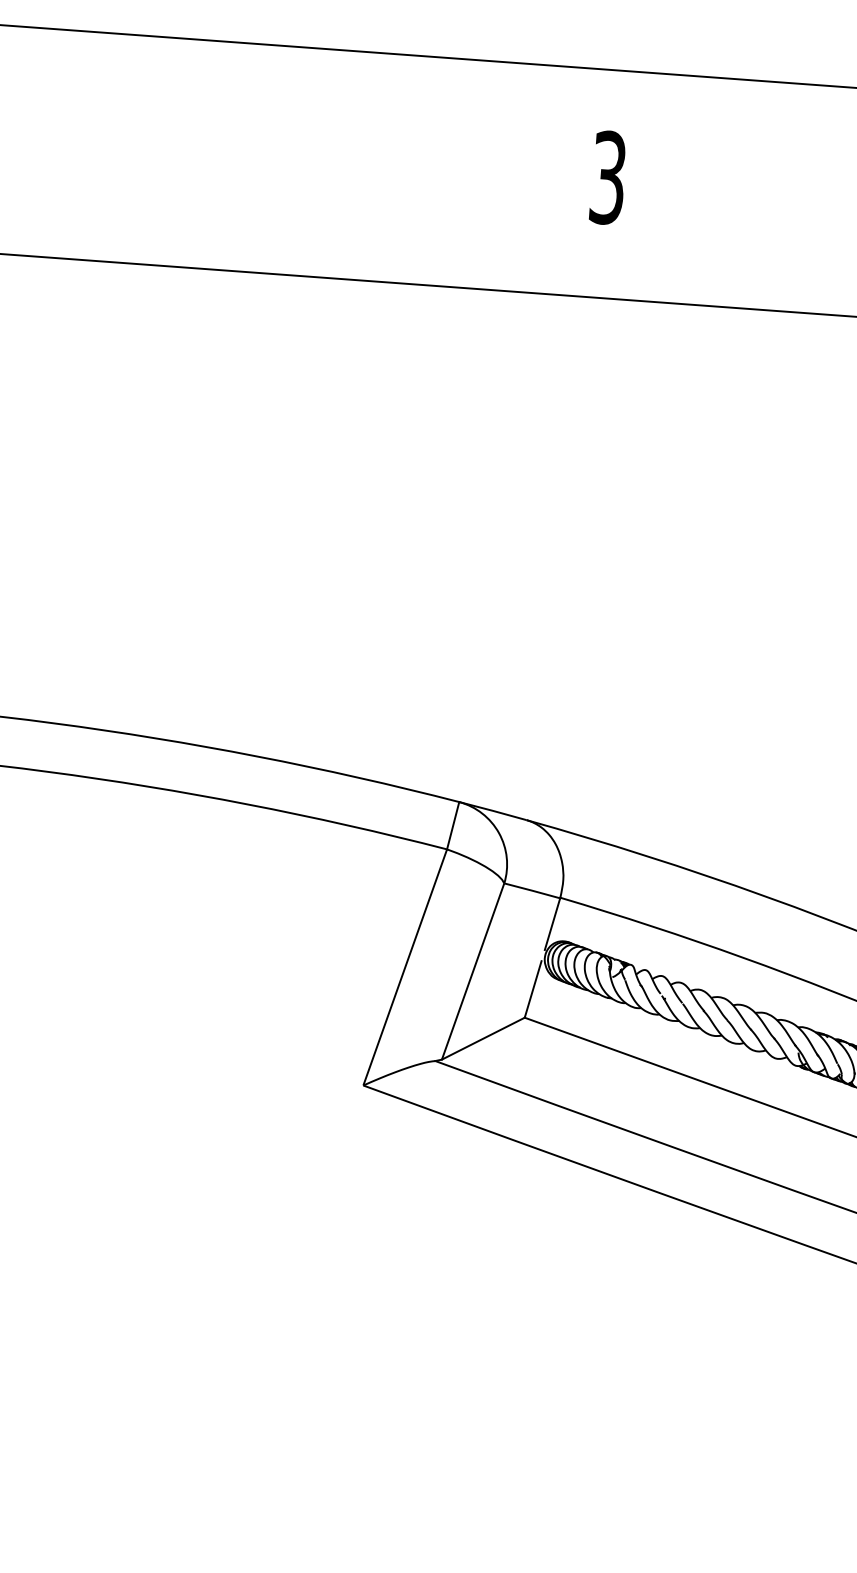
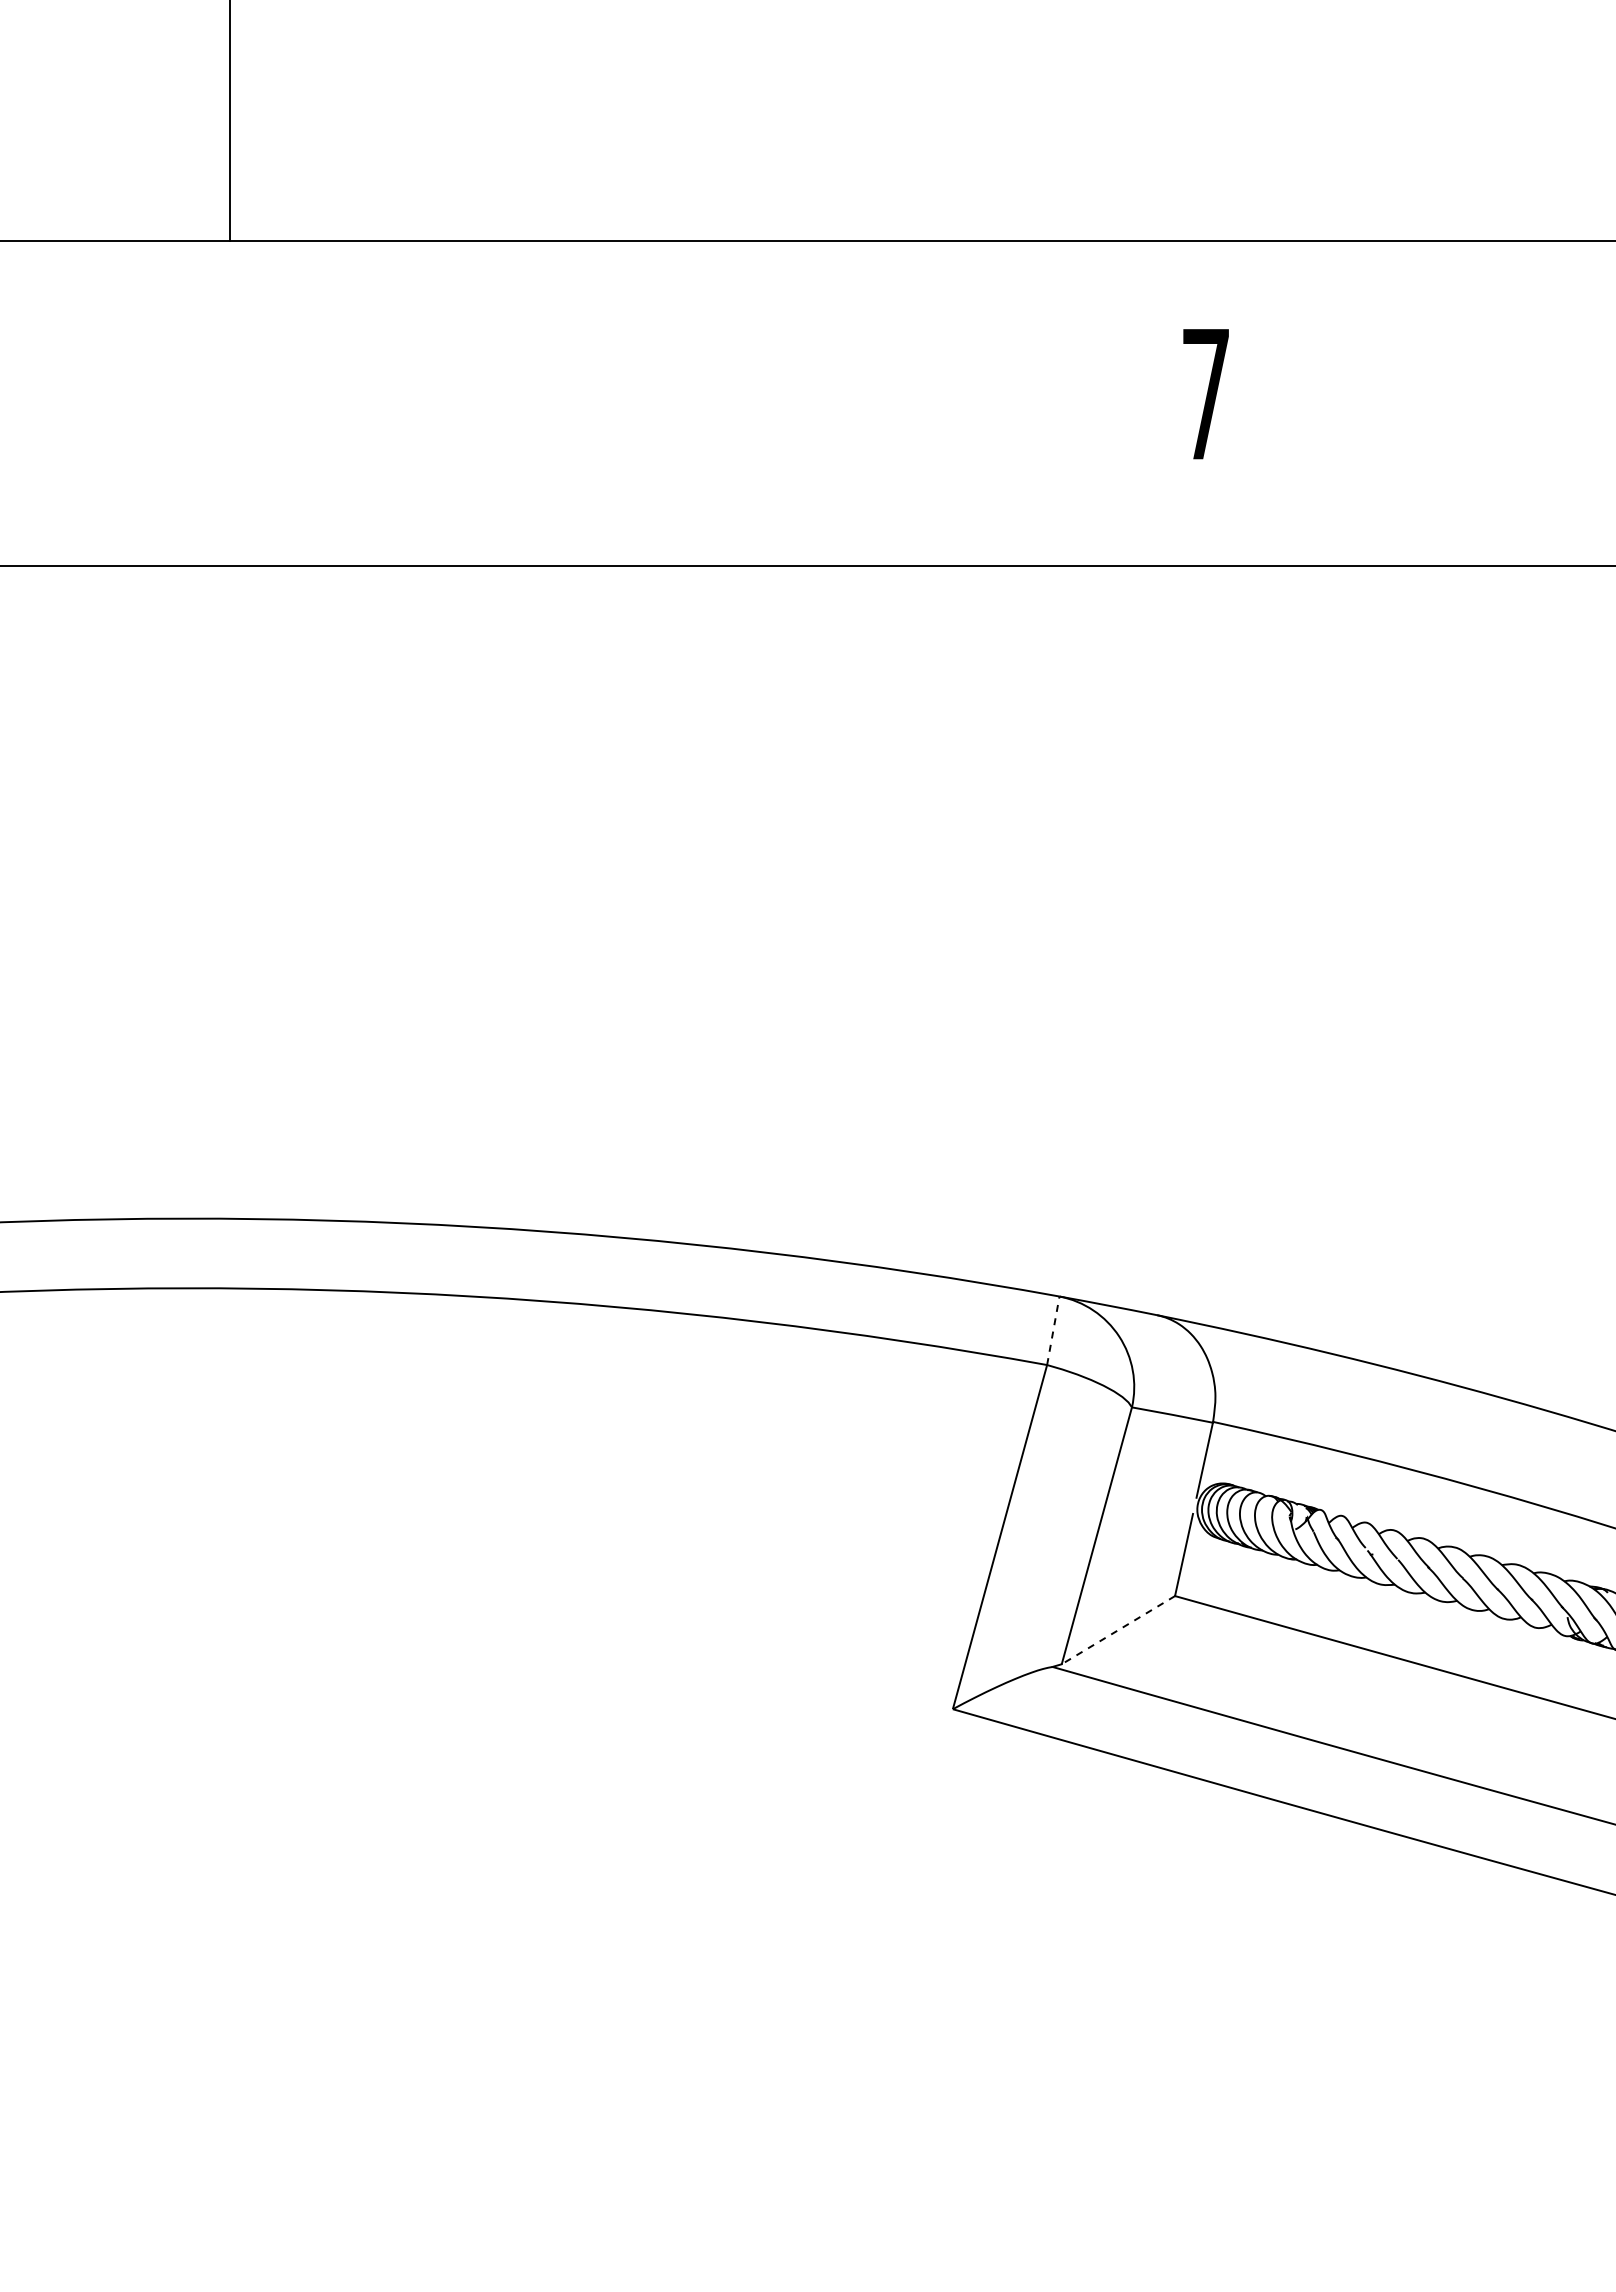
text: (607, 177) -> (1205, 393), 3 -> 7
line: (453, 825) -> (1053, 1330), solid -> dashed
line: (482, 1038) -> (1117, 1630), solid -> dashed

